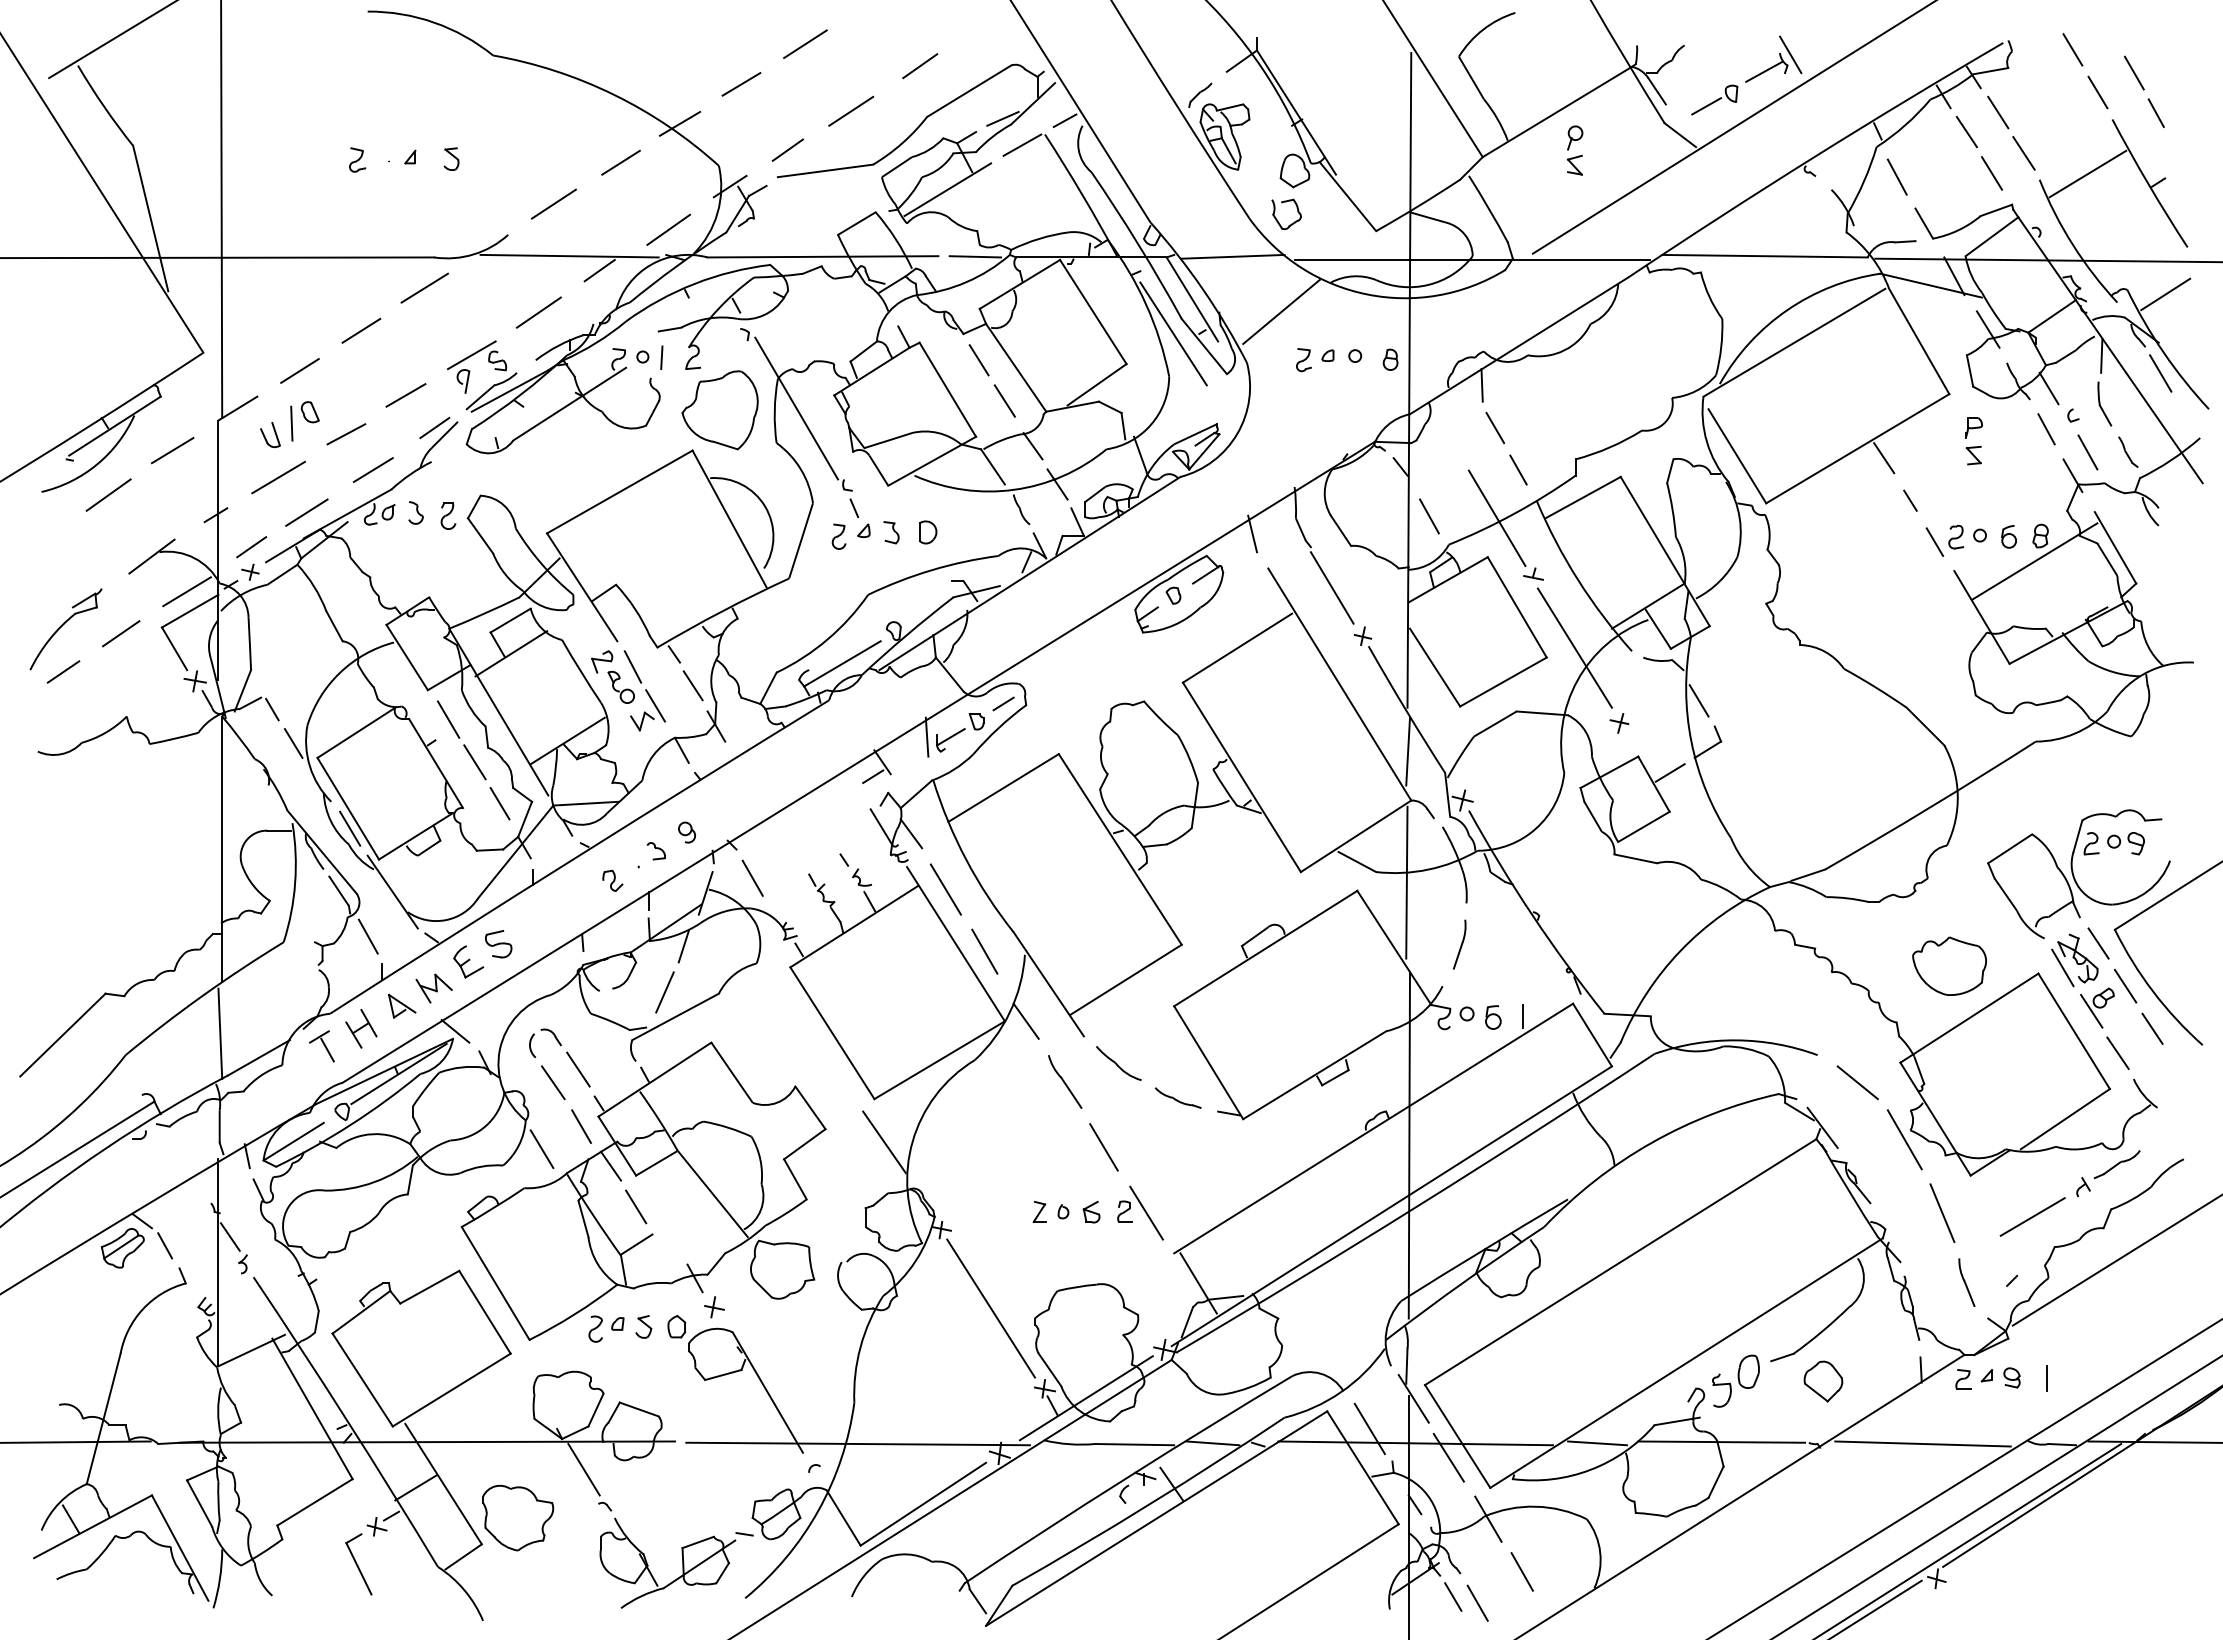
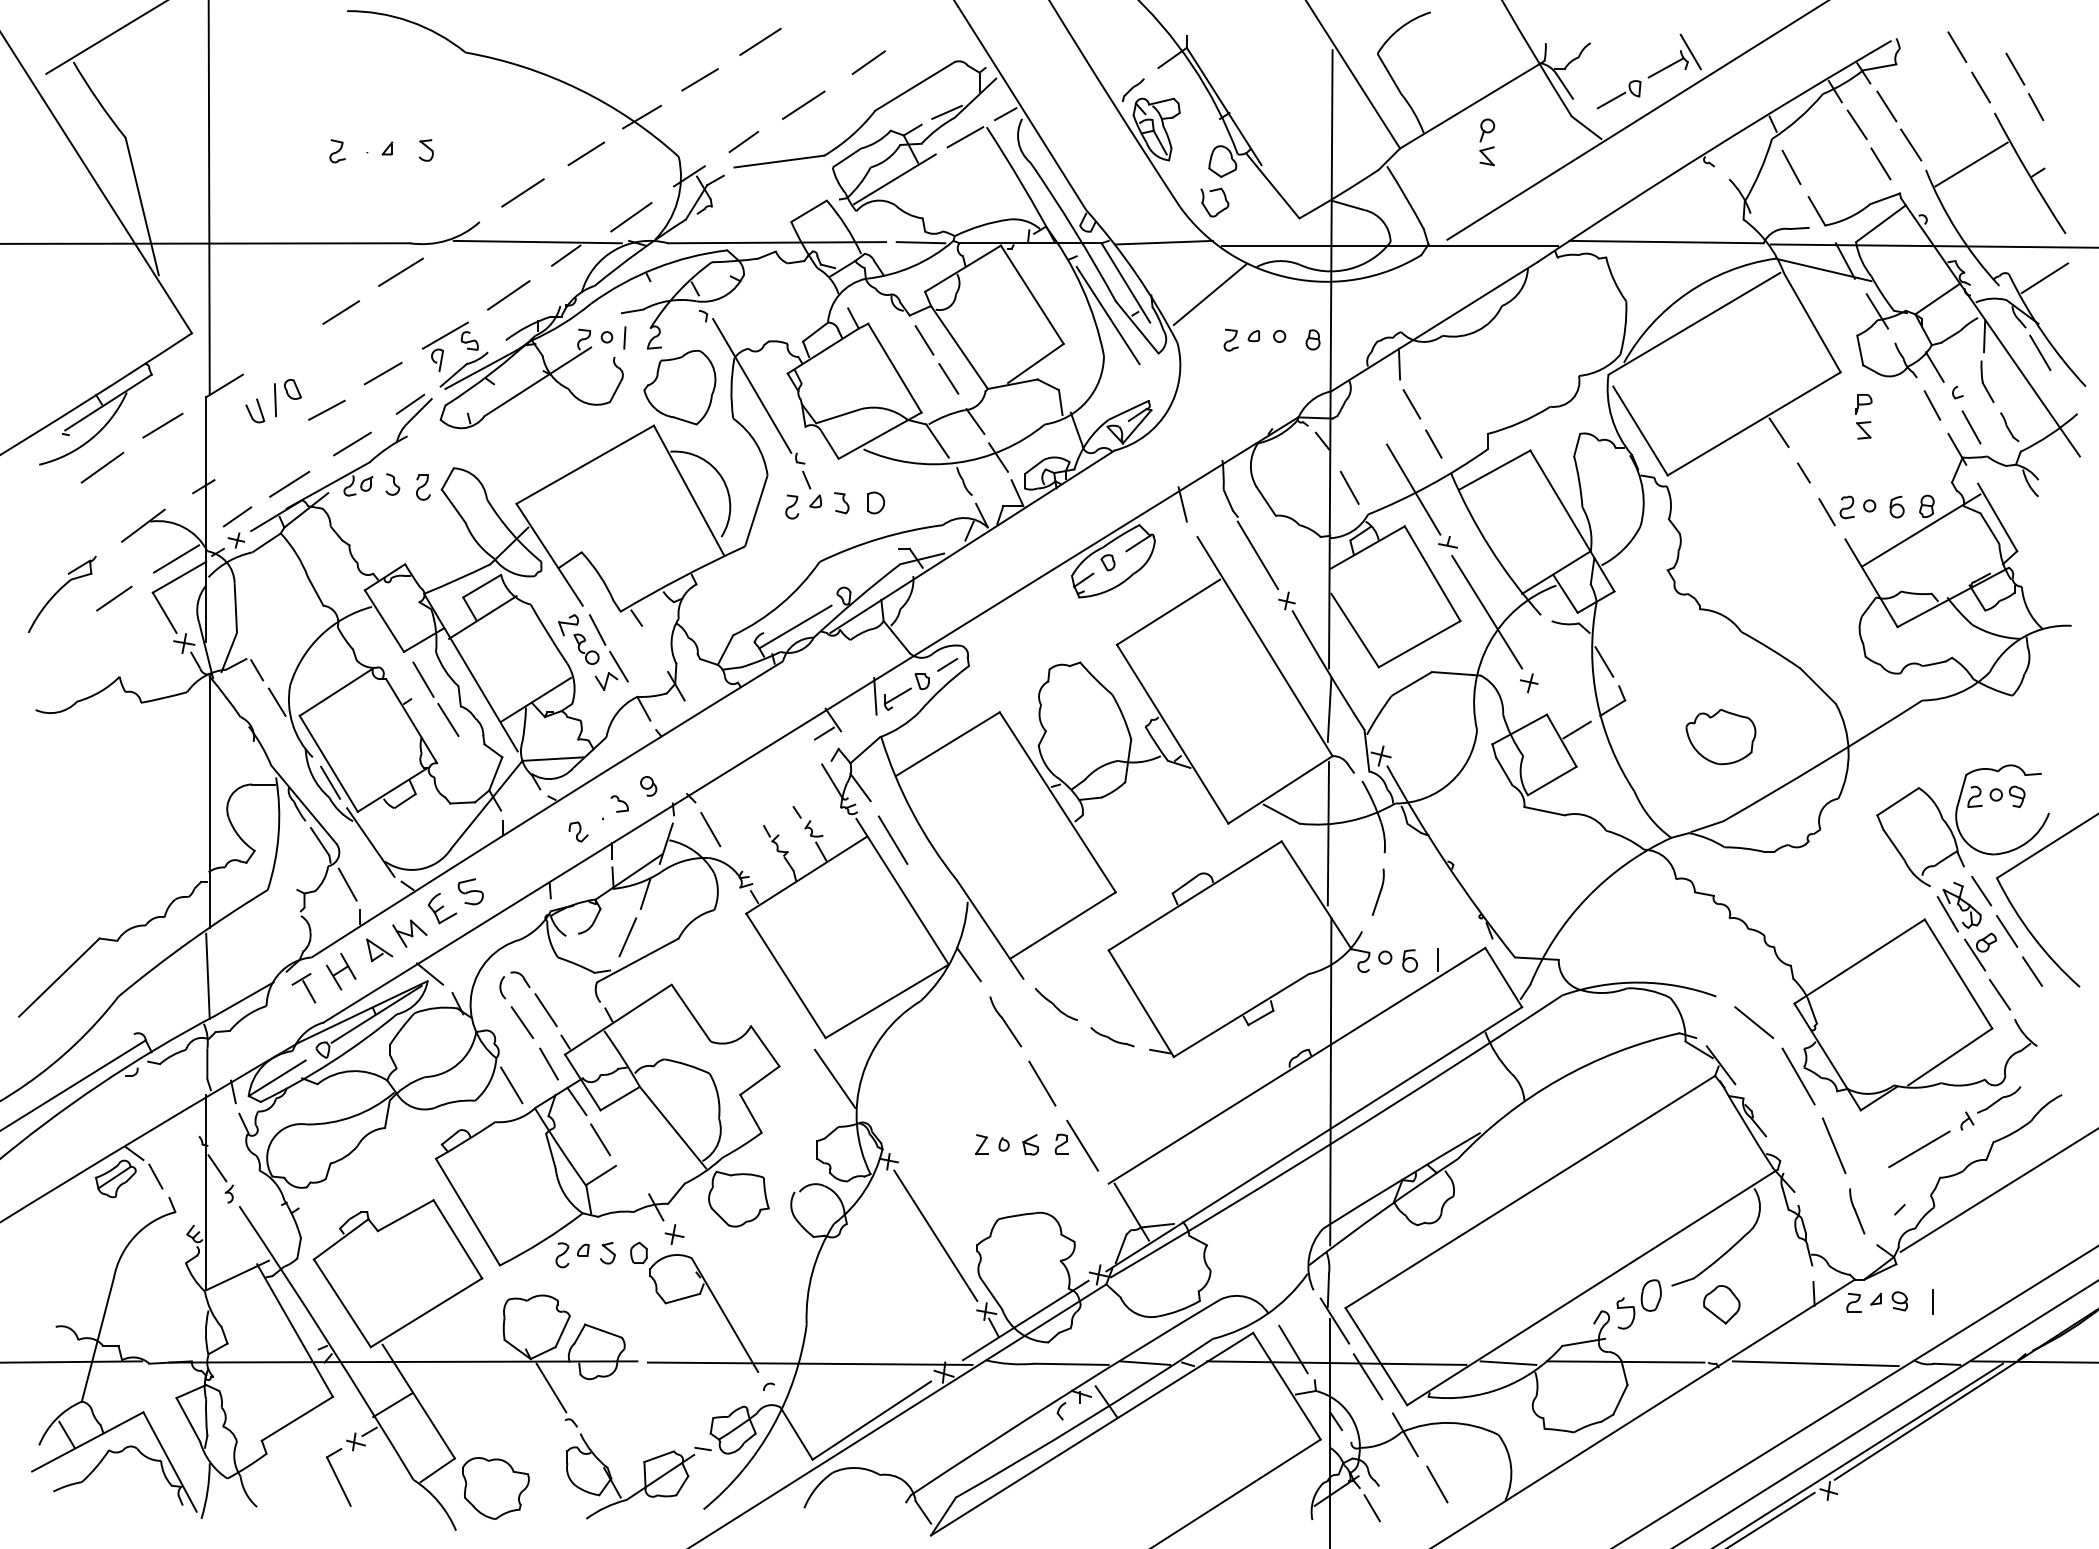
line: (299, 370) -> (282, 350), removed
line: (278, 477) -> (262, 451), removed
line: (63, 671) -> (59, 634), removed
line: (692, 685) -> (653, 647), removed
line: (499, 803) -> (471, 758), removed
line: (984, 951) -> (929, 898), removed
part: (1949, 965) -> (1720, 736), moved
part: (518, 1517) -> (496, 1487), moved
line: (1477, 1602) -> (1395, 1513), removed

